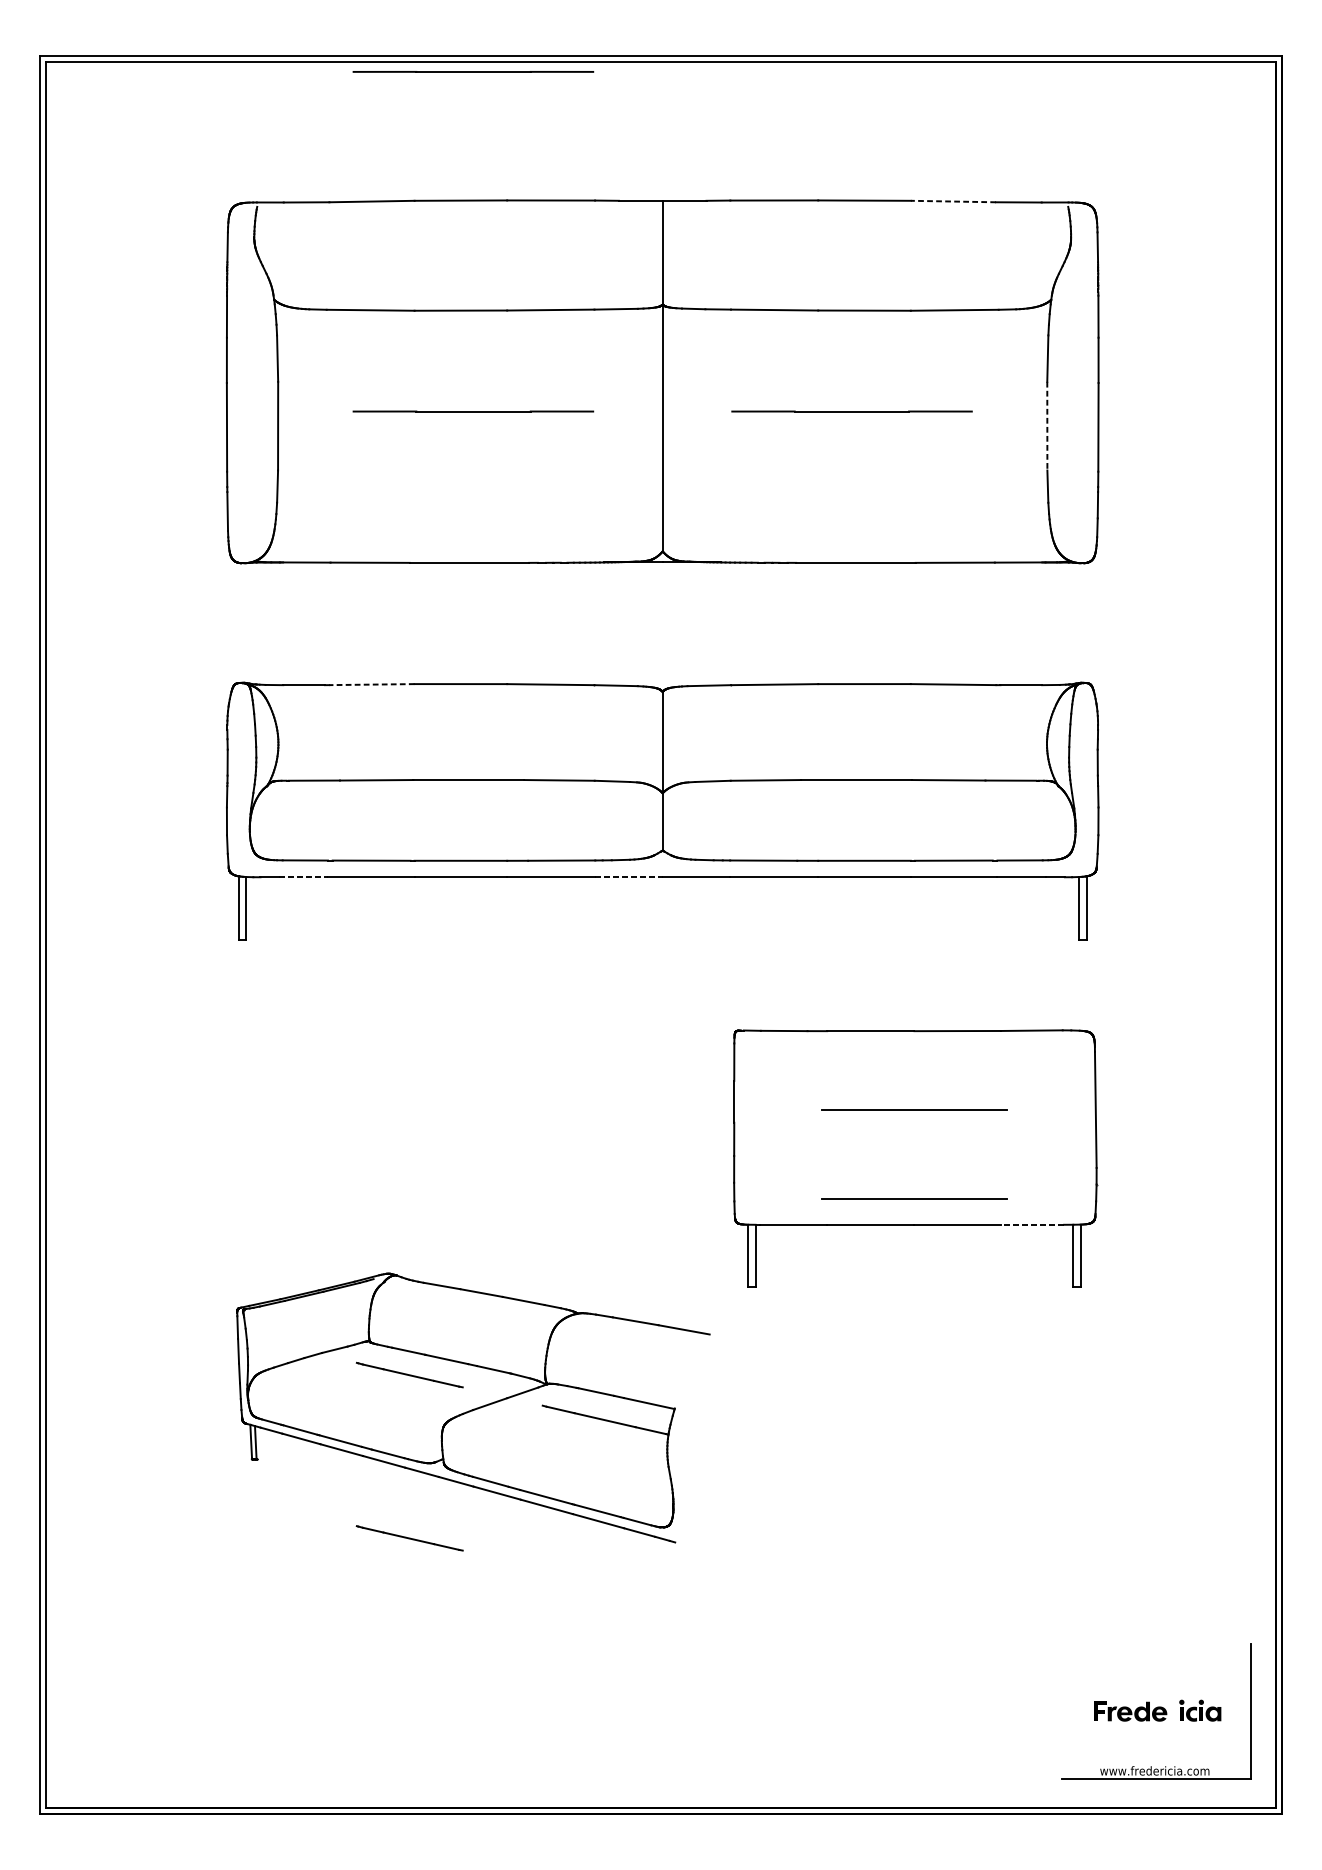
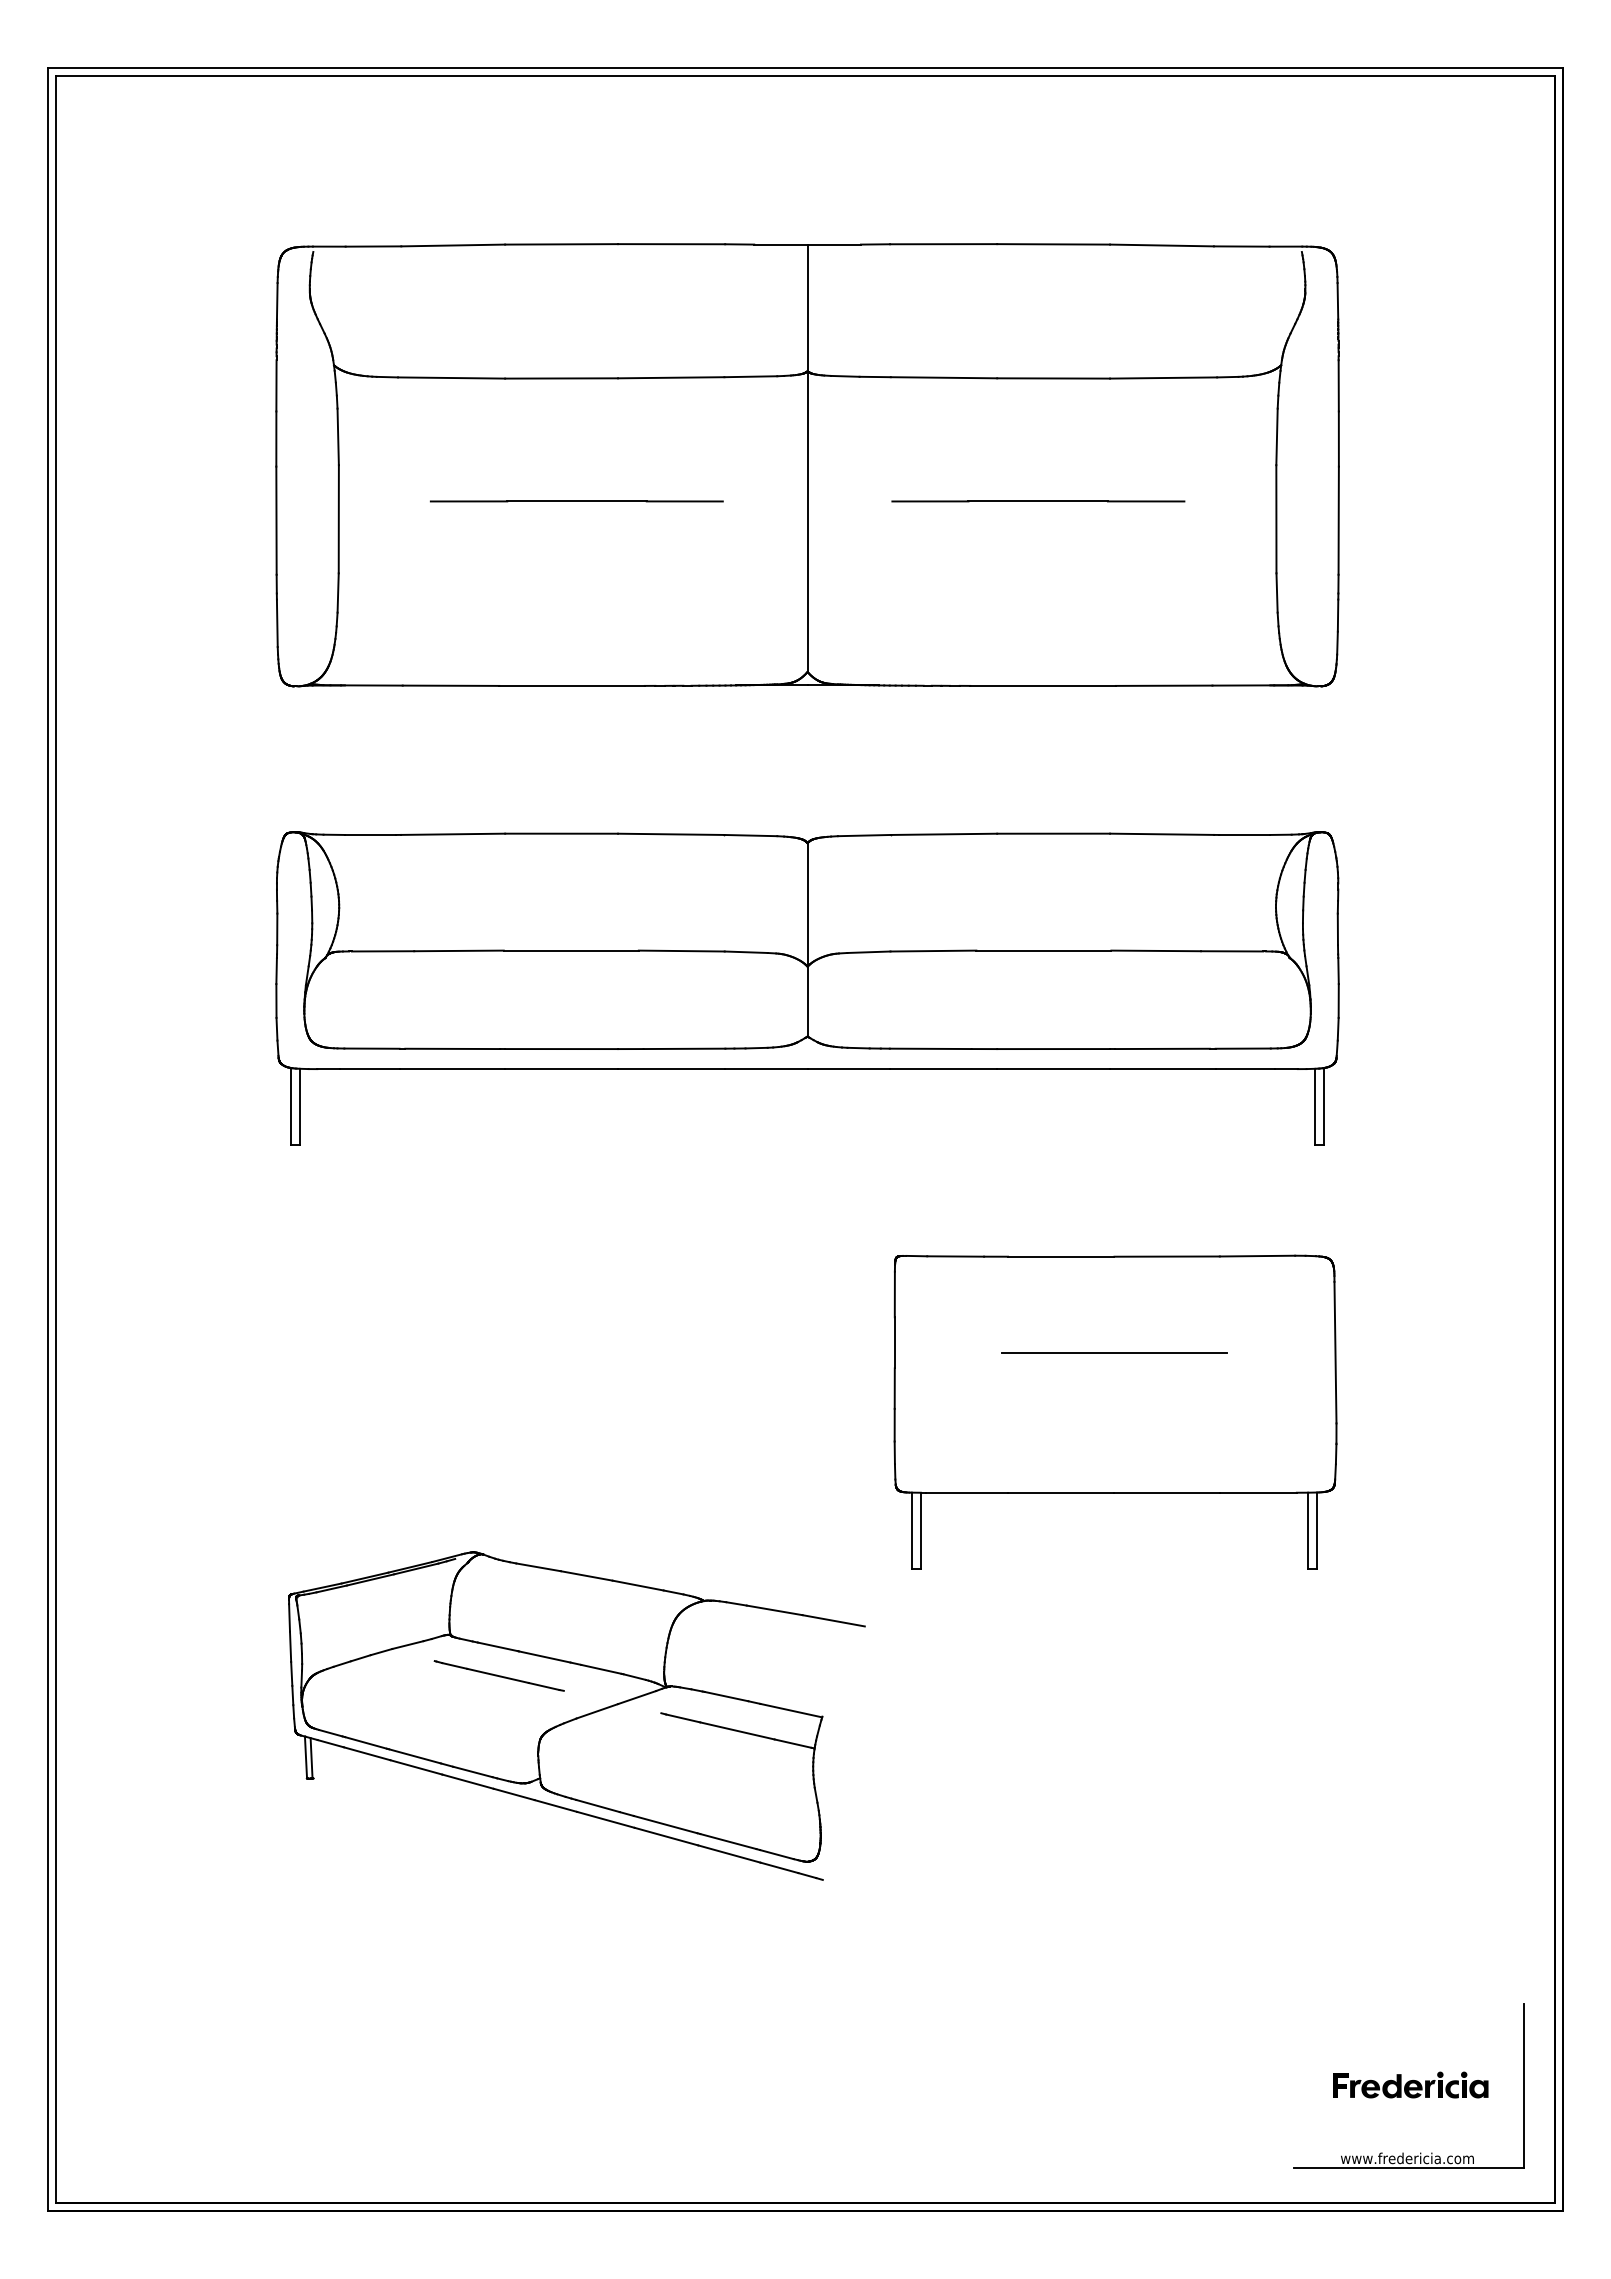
line: (473, 71) -> (576, 87), removed
line: (953, 201) -> (1161, 245), dashed -> solid
line: (1047, 426) -> (1276, 519), dashed -> solid
line: (371, 684) -> (452, 834), dashed -> solid
line: (303, 877) -> (369, 1069), dashed -> solid
line: (629, 877) -> (767, 1069), dashed -> solid
line: (914, 1199) -> (1114, 1461), removed
line: (1032, 1224) -> (1258, 1492), dashed -> solid
line: (409, 1537) -> (498, 1874), removed
fill: (1173, 1713) -> (1430, 2088), added

